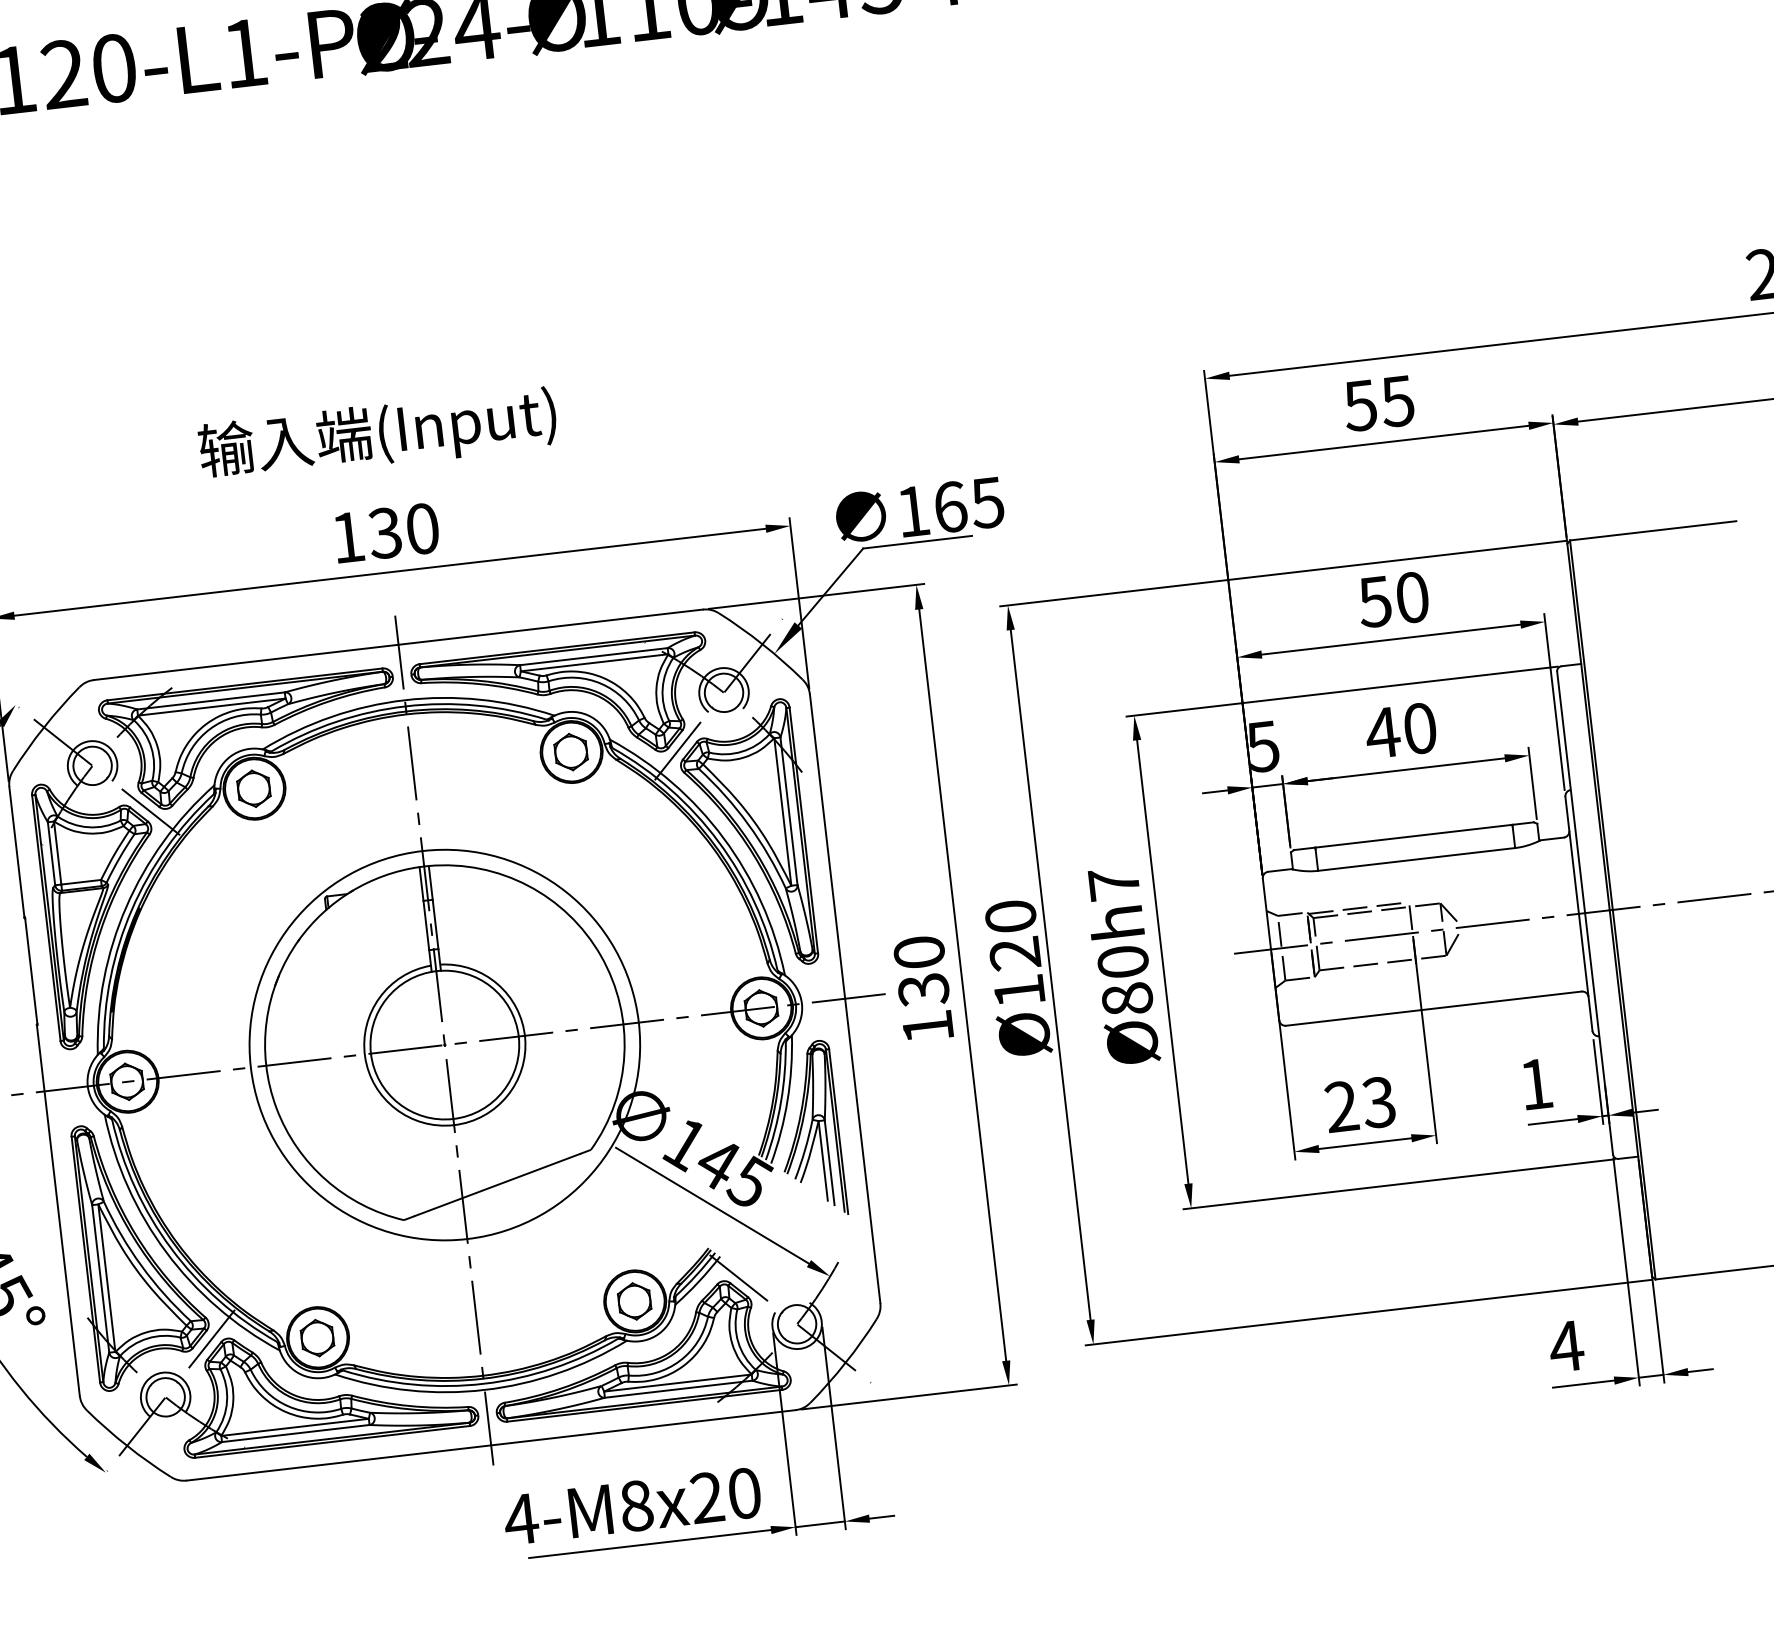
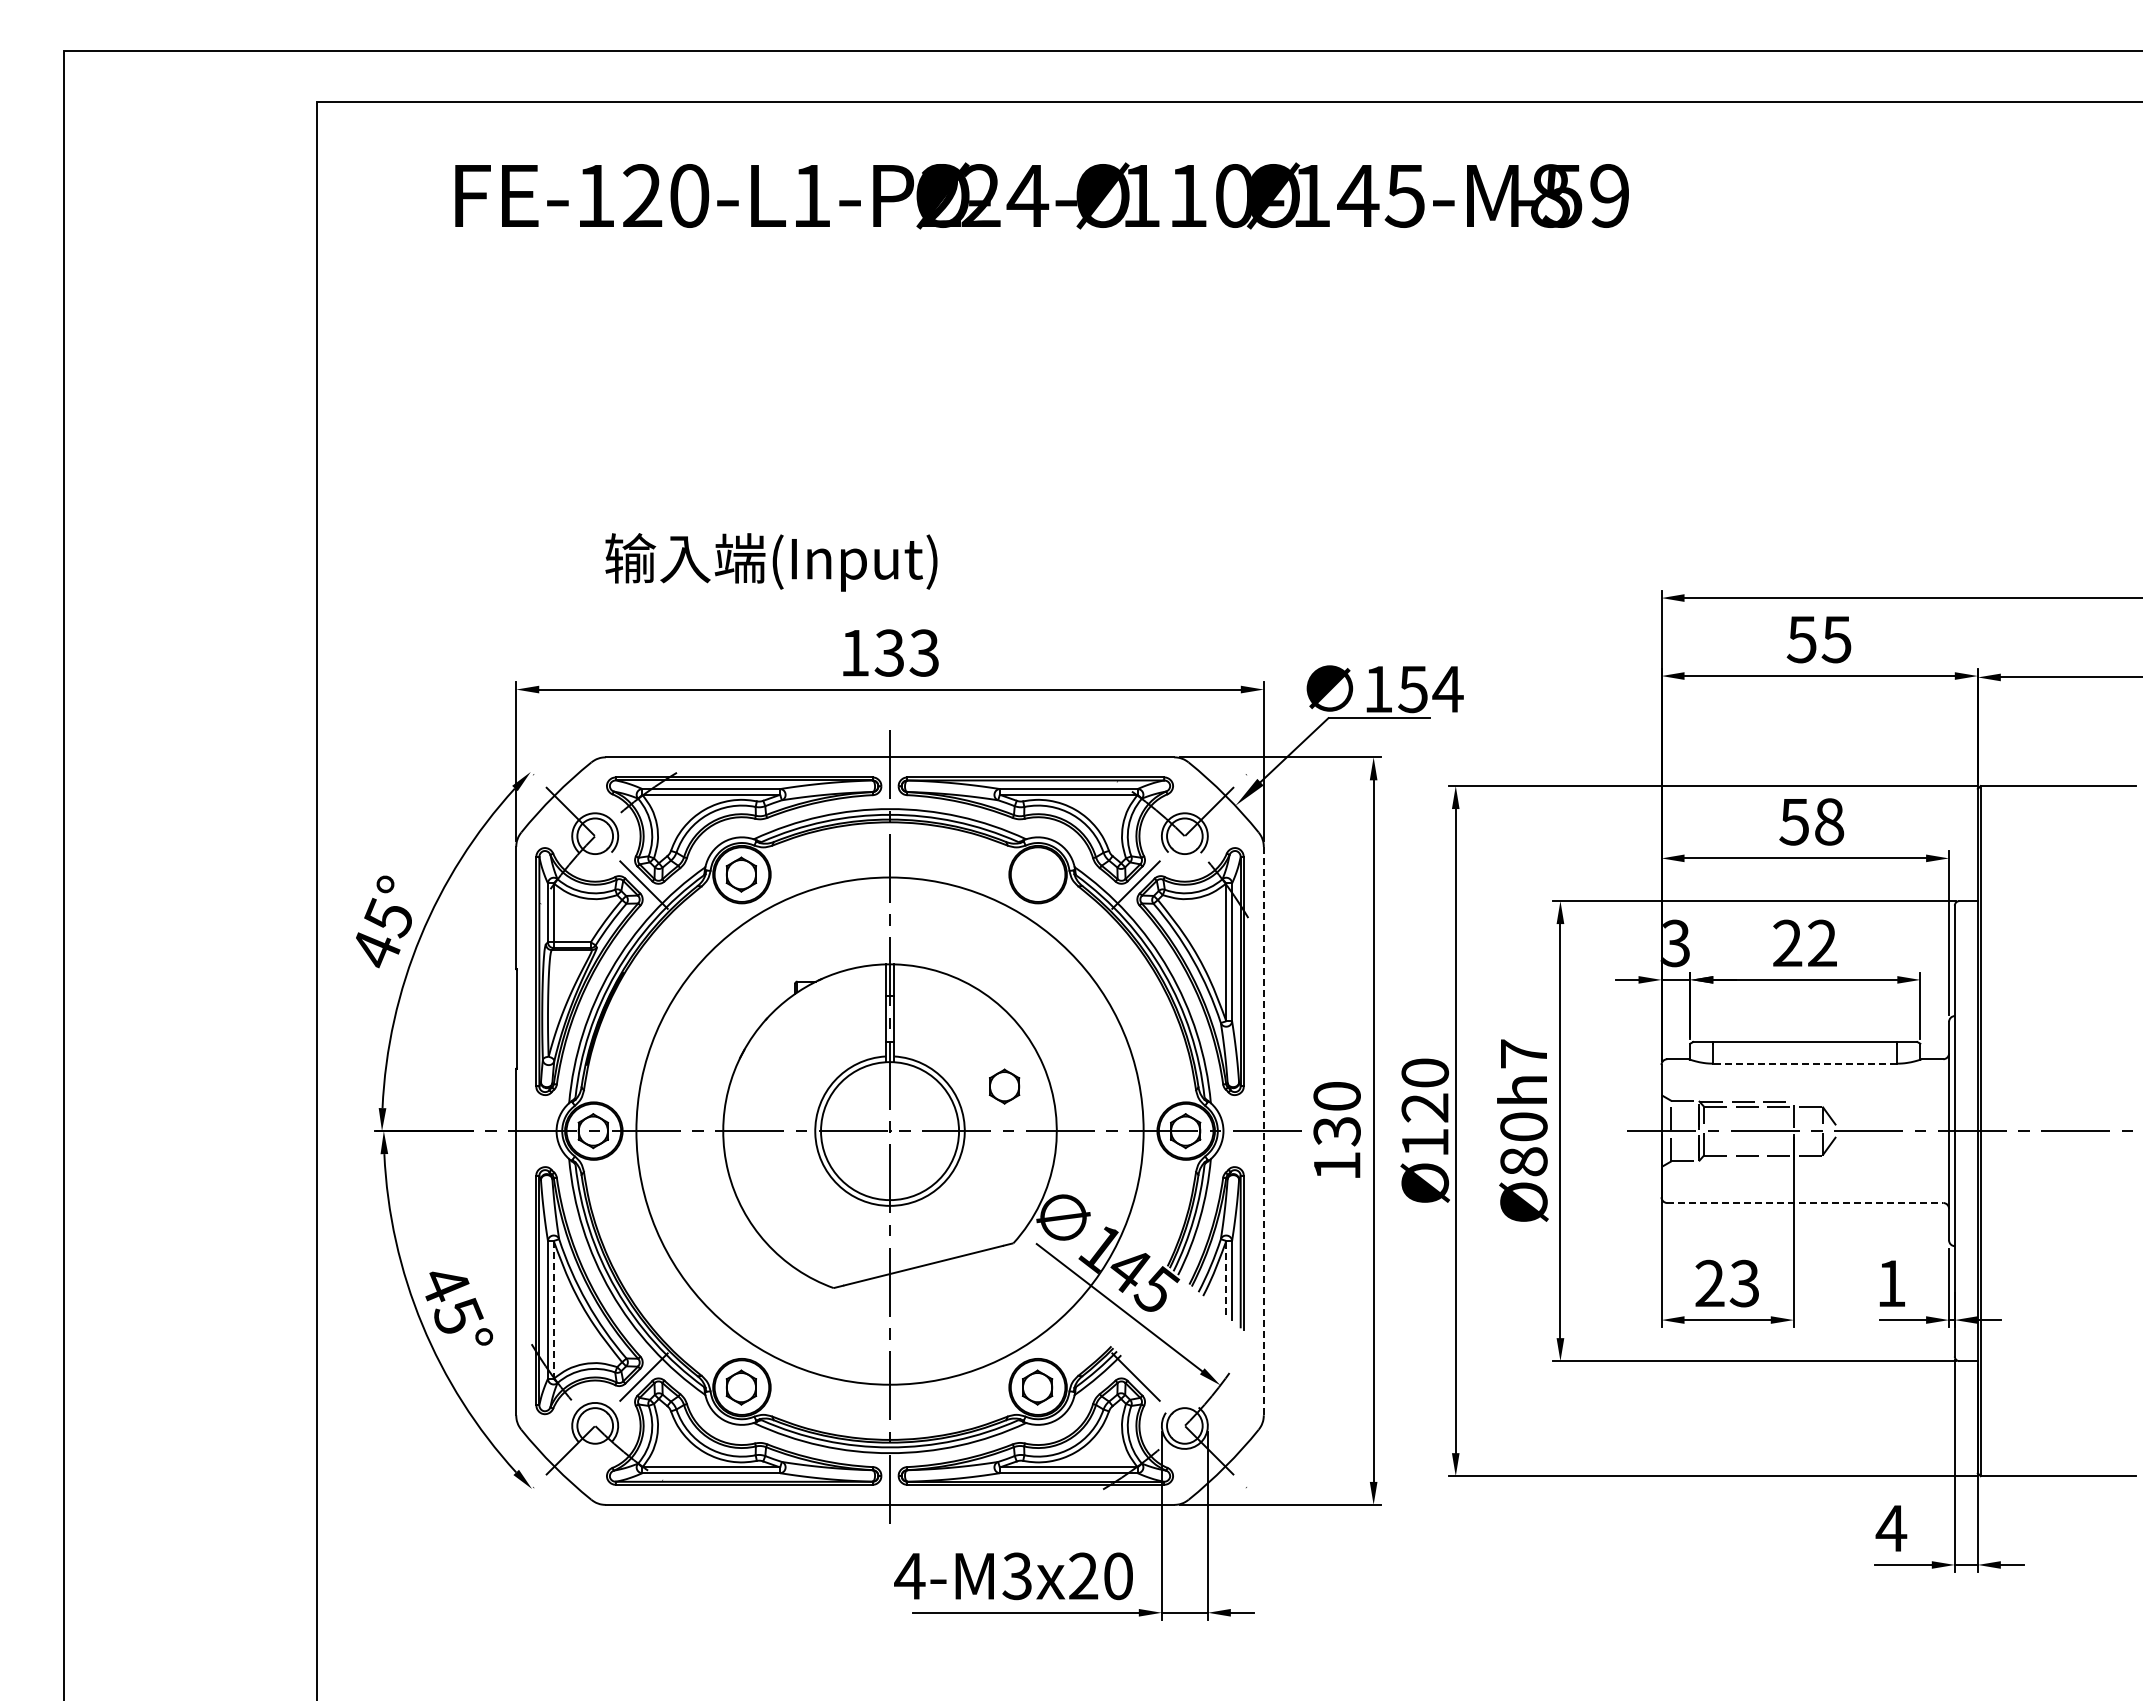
text: (378, 435) -> (771, 562), moved
text: (968, 505) -> (1430, 689), 165 -> 154
text: (422, 528) -> (924, 652), 130 -> 133
text: (1412, 597) -> (1829, 821), 50 -> 58
text: (1399, 730) -> (1803, 943), 40 -> 22
text: (1261, 745) -> (1674, 942), 5 -> 3
part: (570, 752) -> (1004, 1086), moved
line: (1415, 859) -> (1804, 1063), solid -> dashed
line: (844, 999) -> (1263, 1131), solid -> dashed
line: (1434, 1009) -> (1805, 1203), solid -> dashed
circle: (444, 1044) -> (889, 1130), size x1.4
line: (823, 1160) -> (1226, 1277), solid -> dashed
line: (106, 1277) -> (553, 1309), solid -> dashed
text: (636, 1506) -> (1017, 1576), 4-M8x20 -> 4-M3x20

